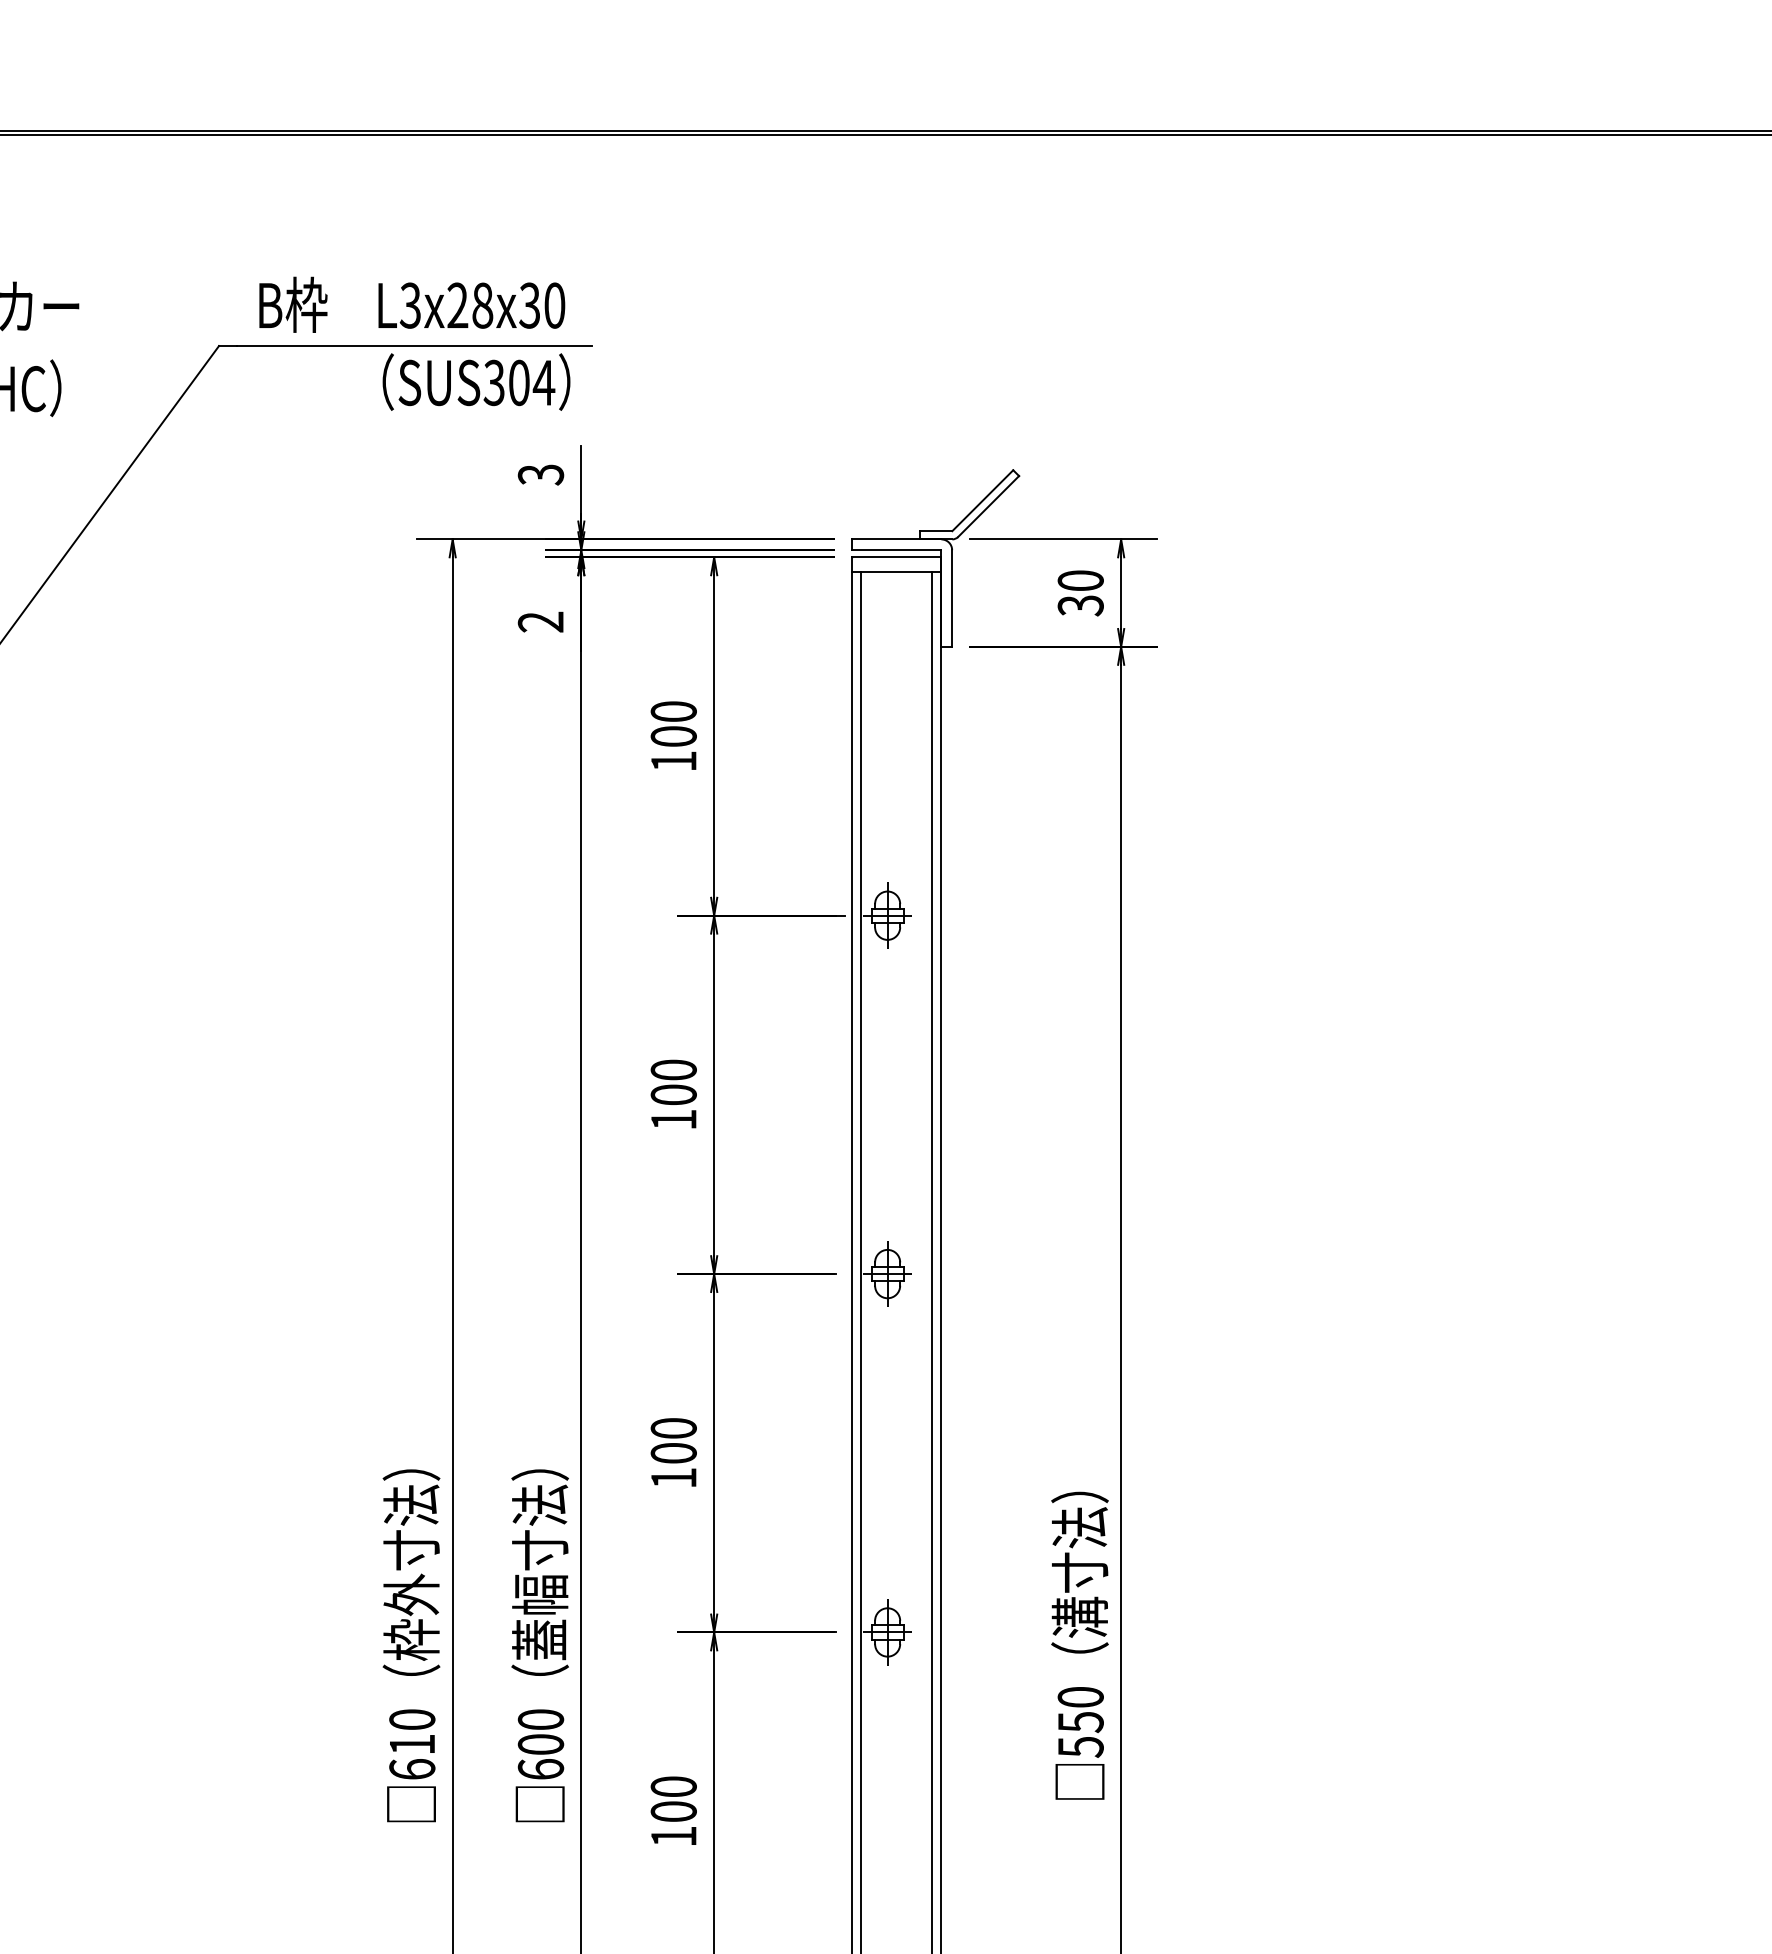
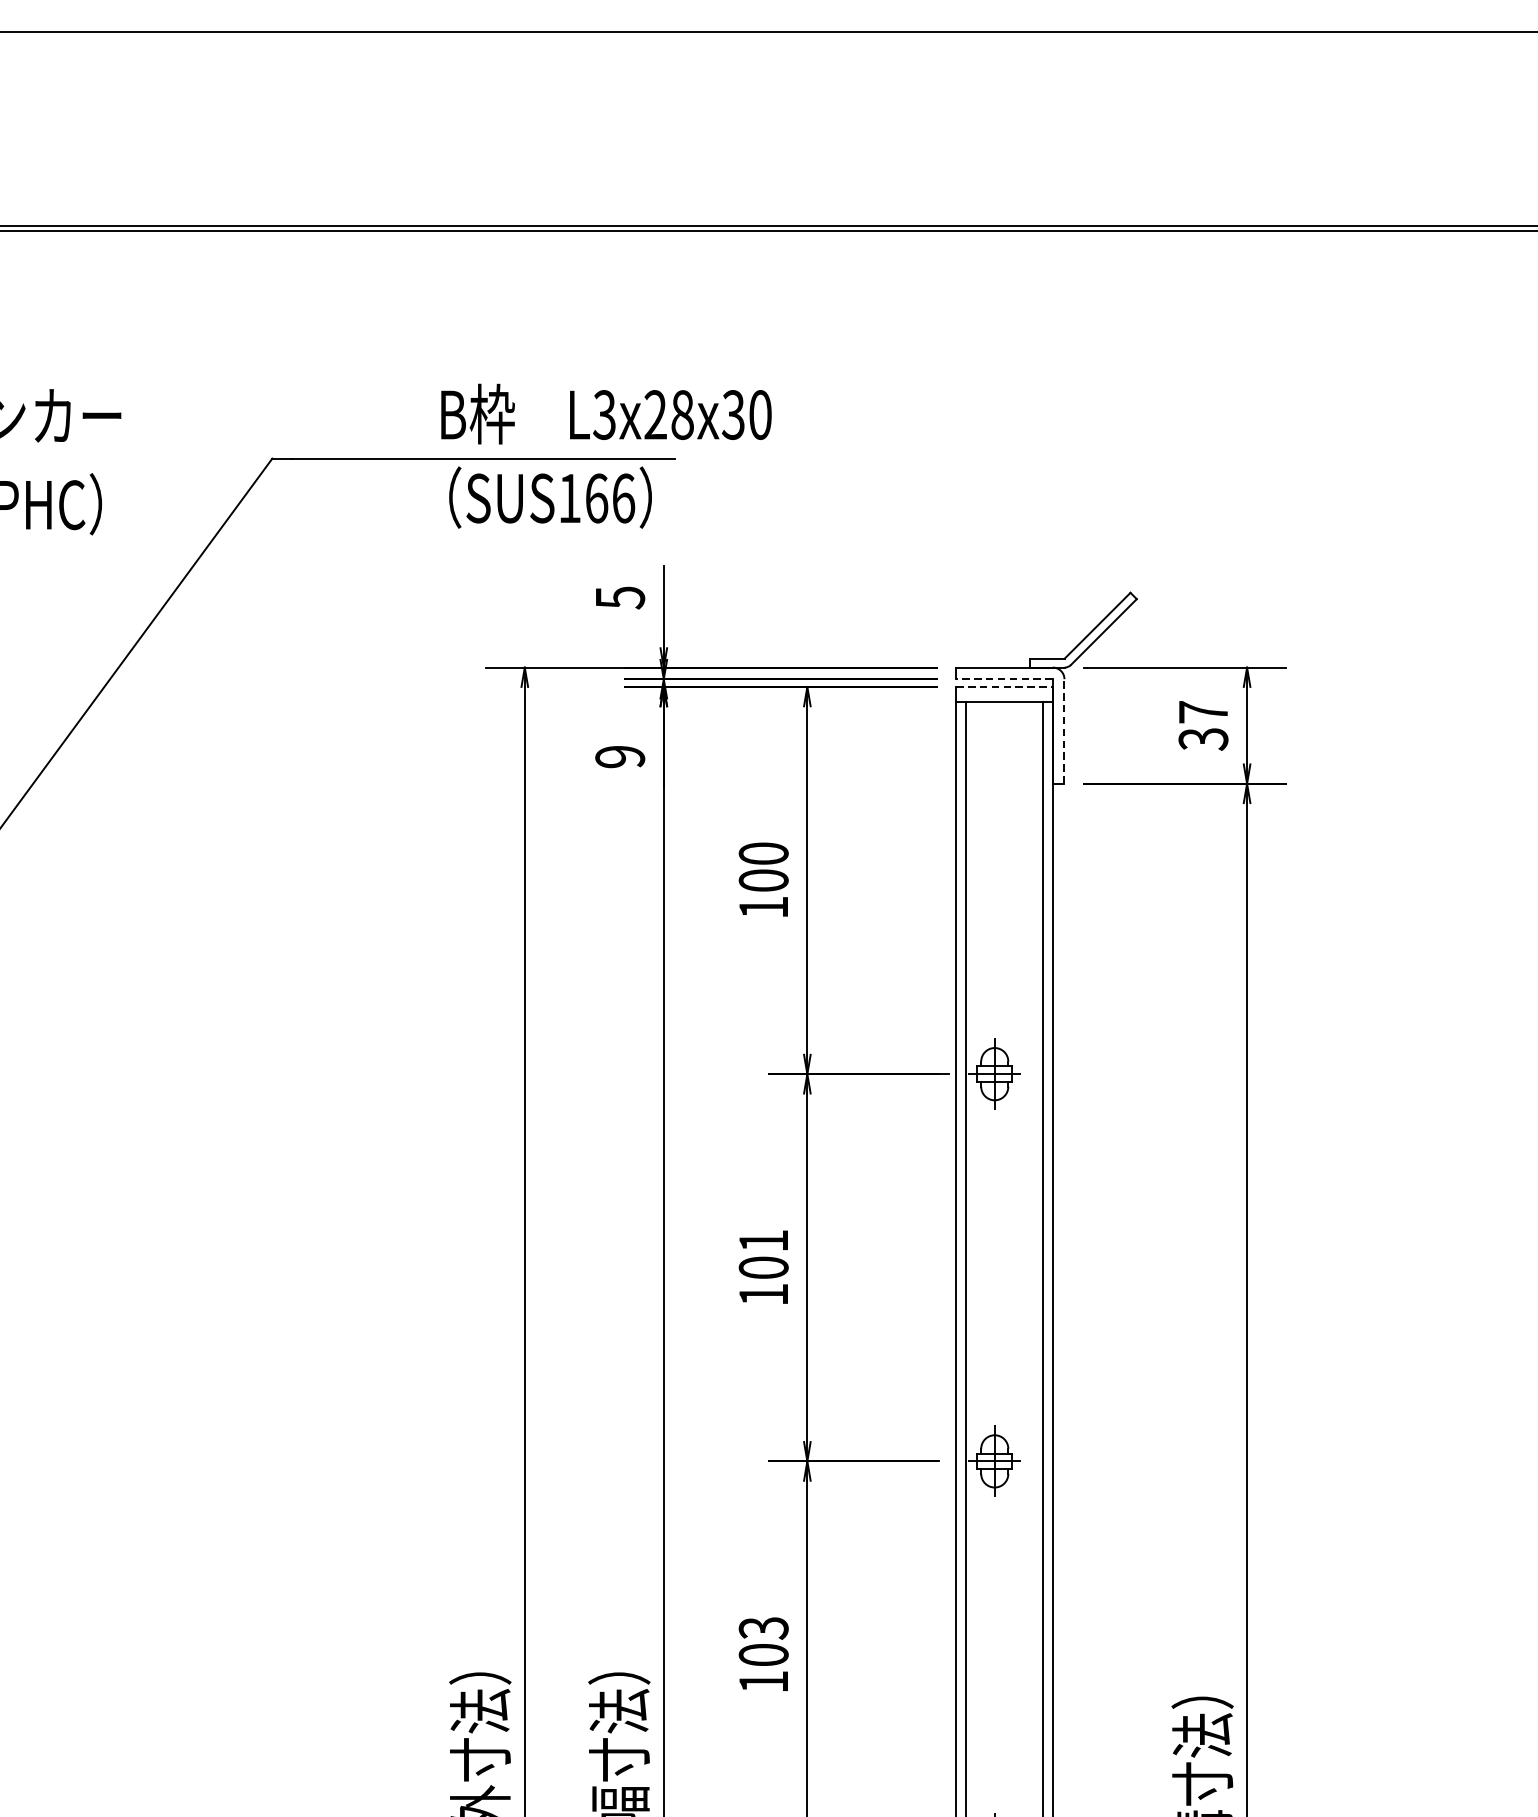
text: (412, 304) -> (606, 413), moved
text: (519, 382) -> (596, 498), SUS304 -> SUS166
text: (540, 474) -> (619, 597), 3 -> 5
line: (896, 550) -> (1004, 679), solid -> dashed
line: (896, 557) -> (1004, 687), solid -> dashed
text: (1080, 580) -> (1203, 711), 30 -> 37
line: (952, 598) -> (1064, 731), solid -> dashed
text: (541, 621) -> (620, 756), 2 -> 9
text: (673, 1069) -> (763, 1240), 100 -> 101
text: (673, 1428) -> (763, 1628), 100 -> 103

